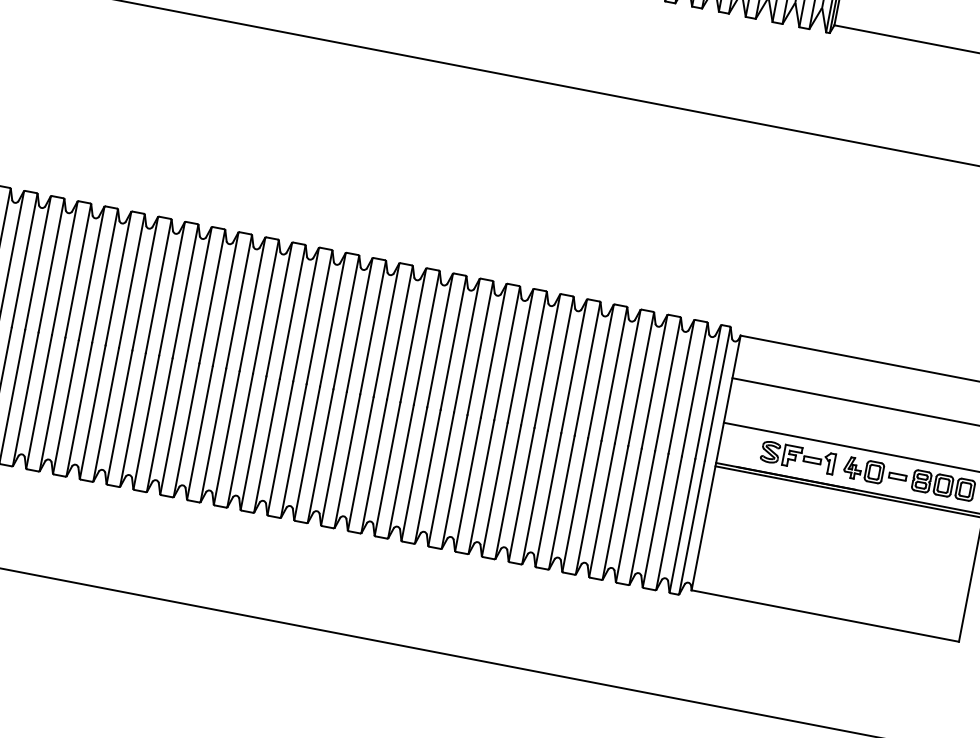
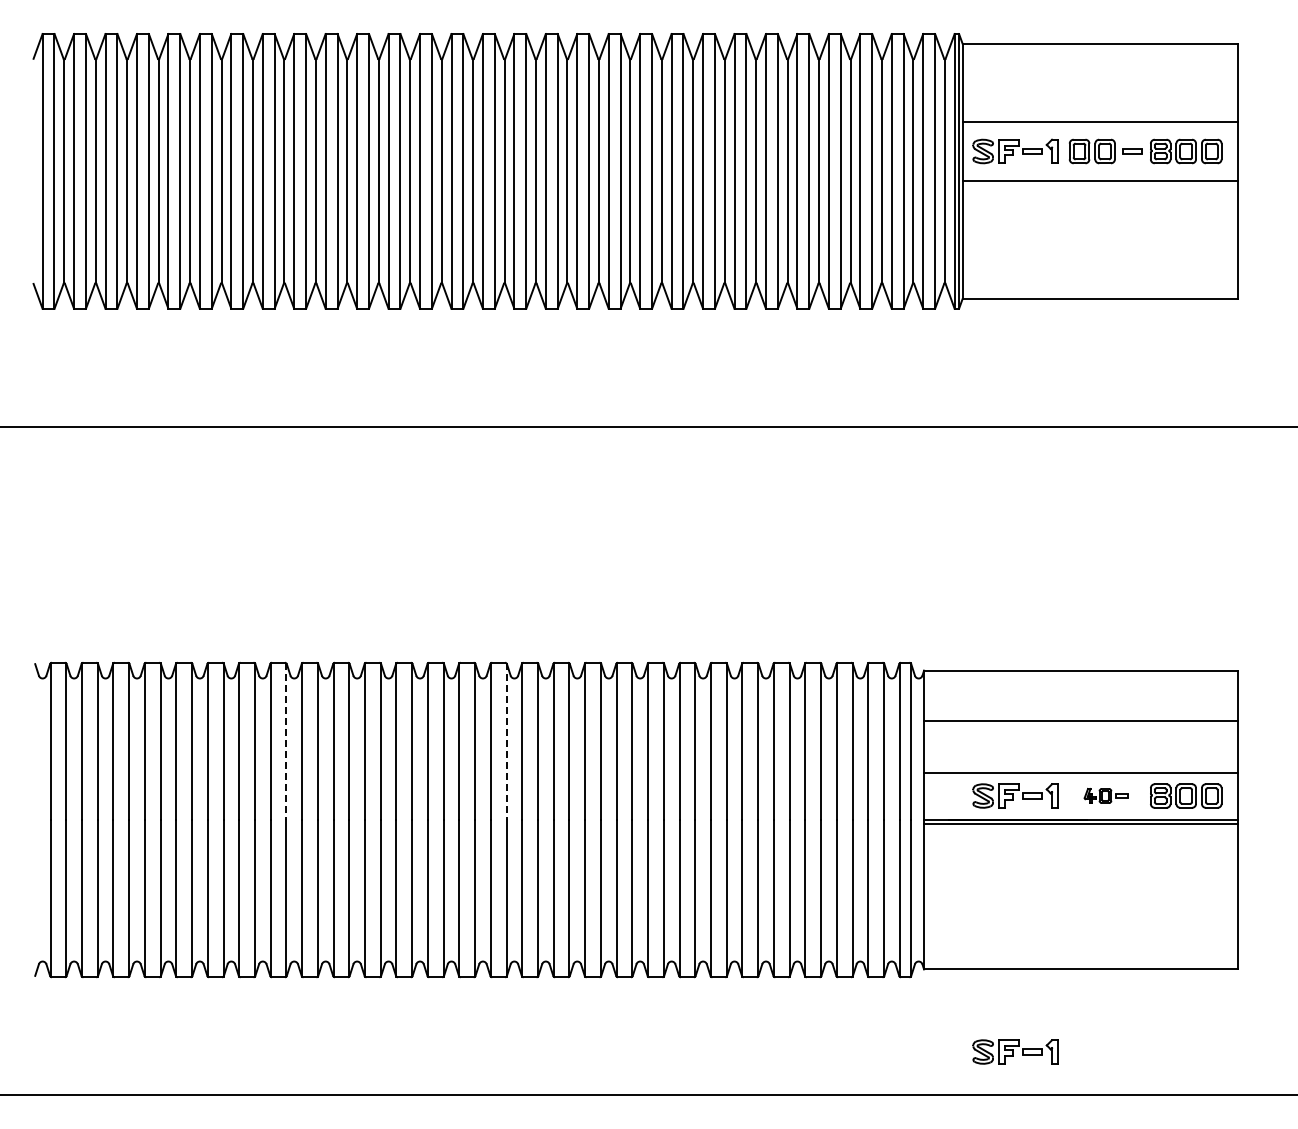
line: (185, 292) -> (286, 742), solid -> dashed
line: (372, 328) -> (506, 742), solid -> dashed
part: (874, 471) -> (1105, 795), size x0.6
part: (756, 675) -> (1015, 1051), added

